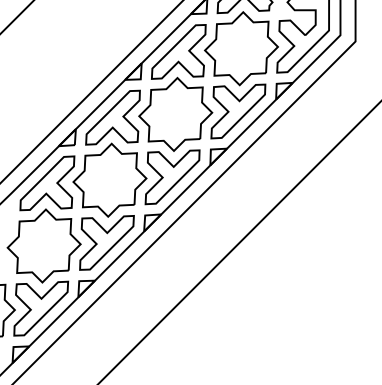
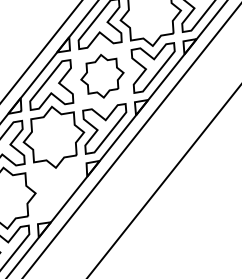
part: (175, 113) -> (102, 75), size x0.7
part: (106, 242) -> (56, 189), removed

